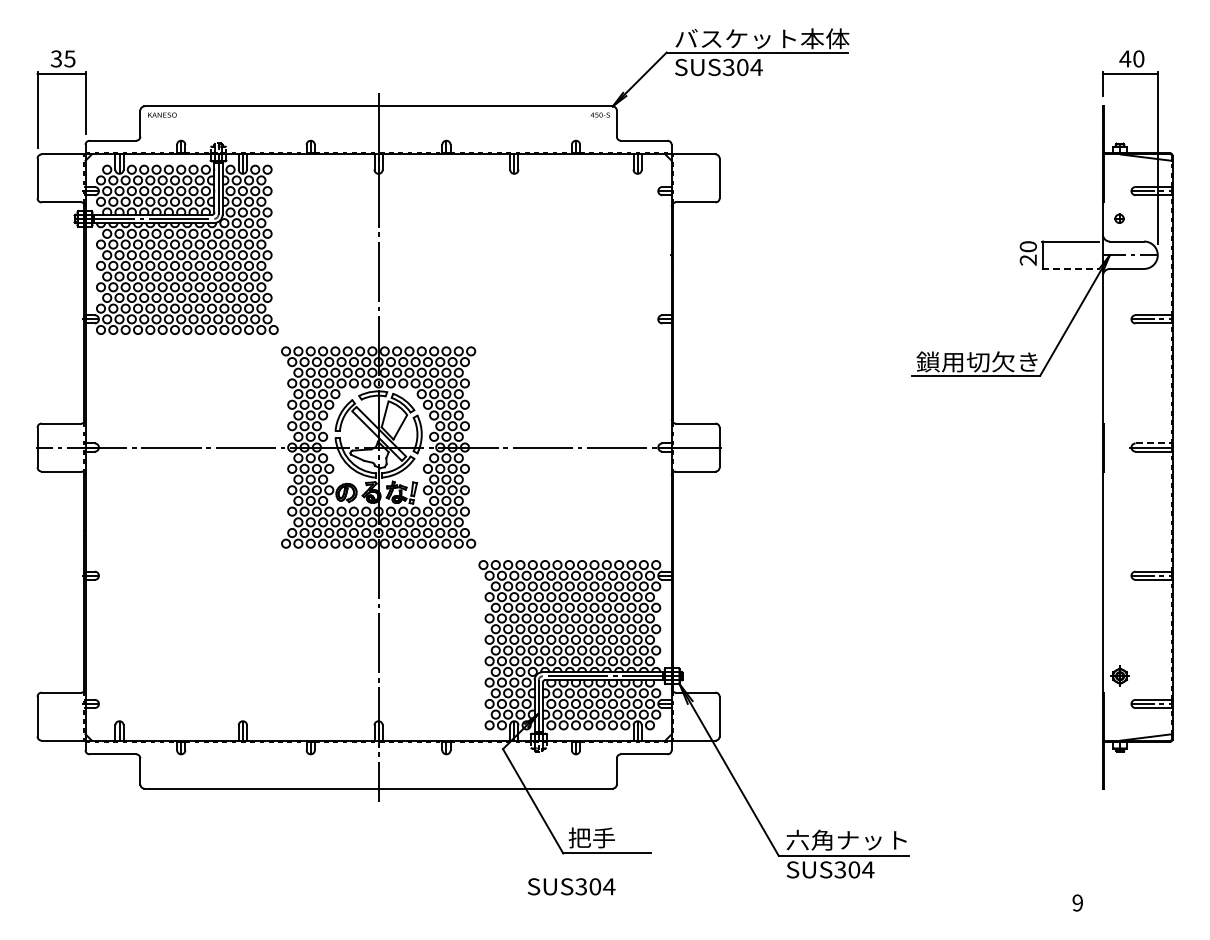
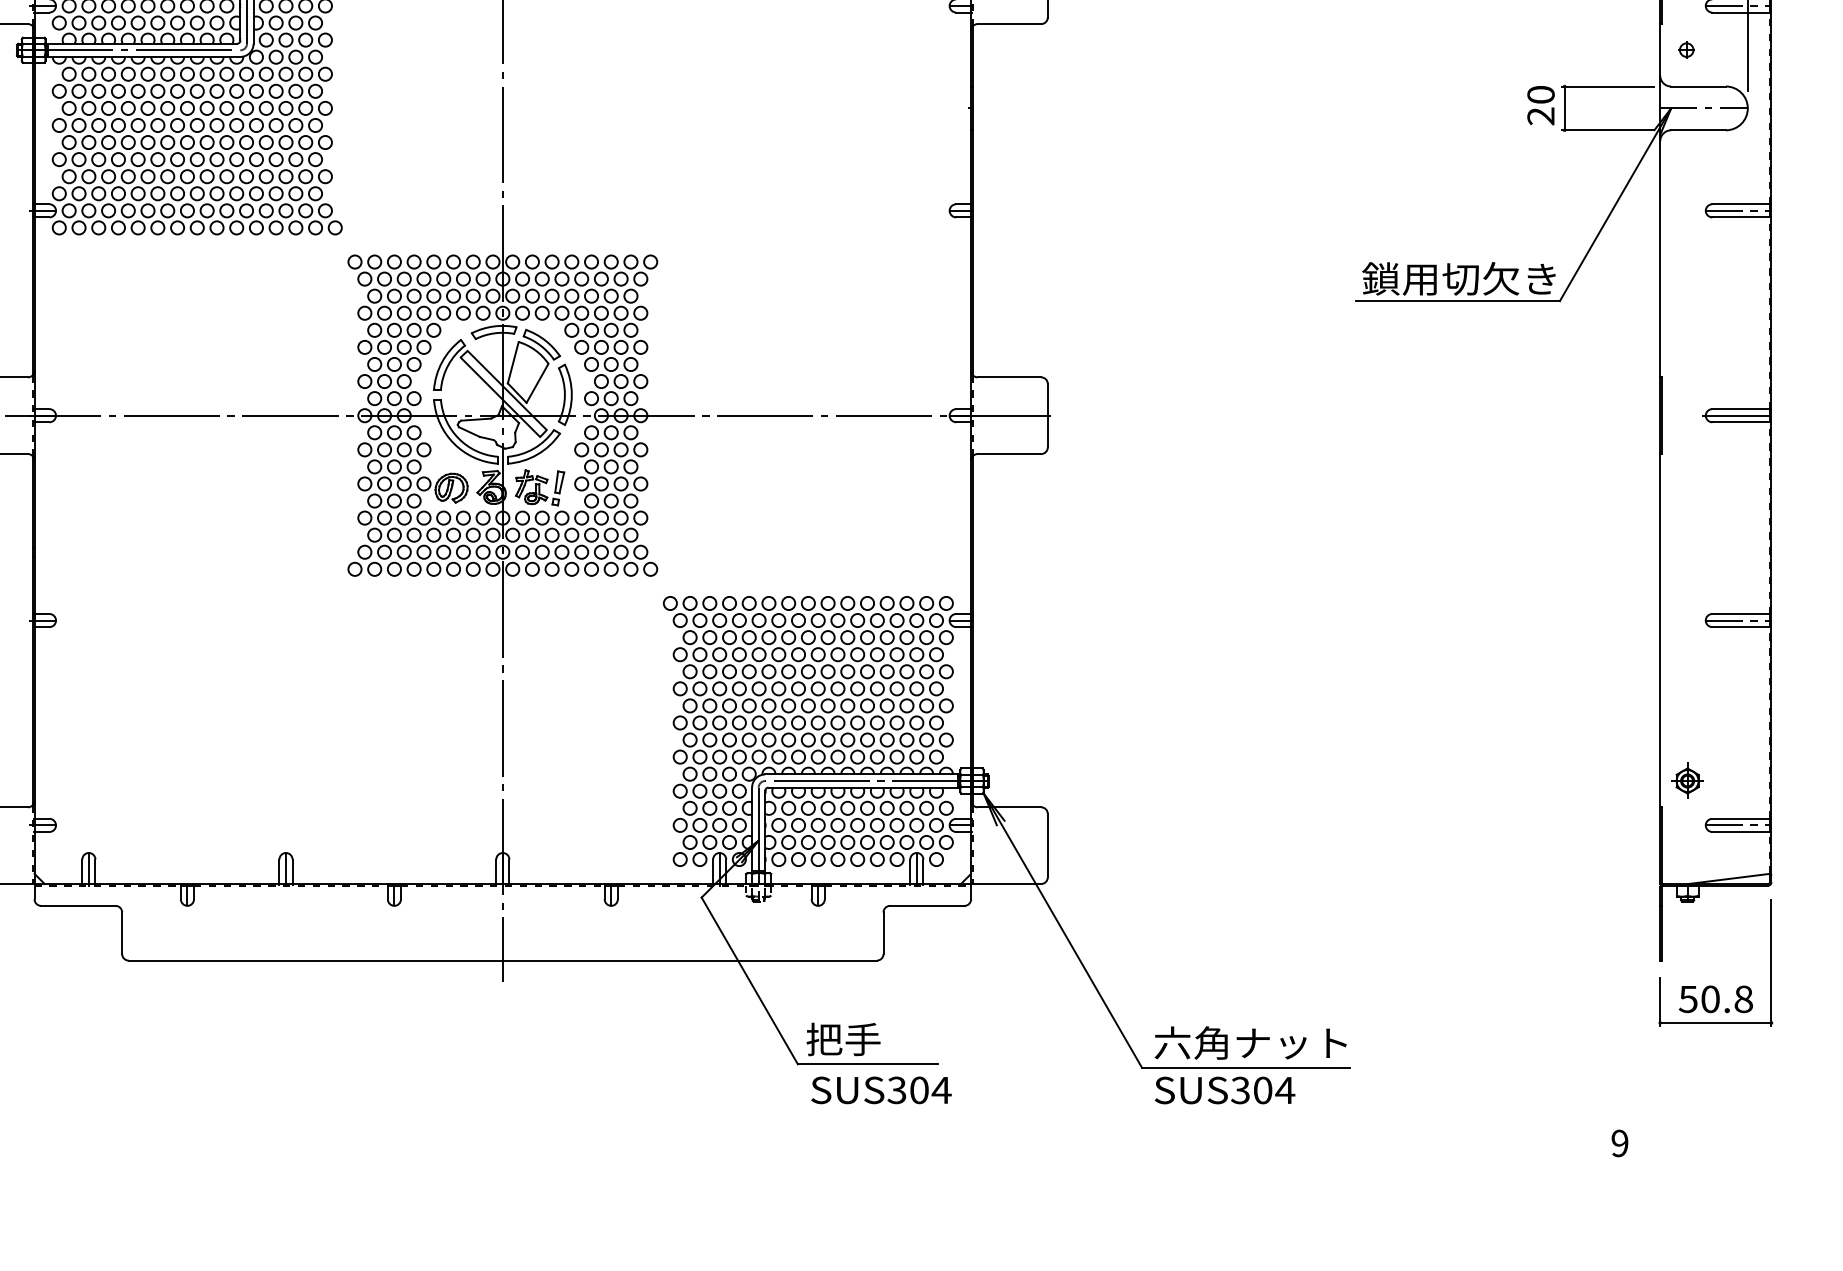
line: (1070, 268) -> (1608, 129), dashed -> solid
line: (1154, 443) -> (1742, 409), dashed -> solid
part: (1136, 804) -> (1713, 986), added
text: (571, 886) -> (881, 1089), moved

